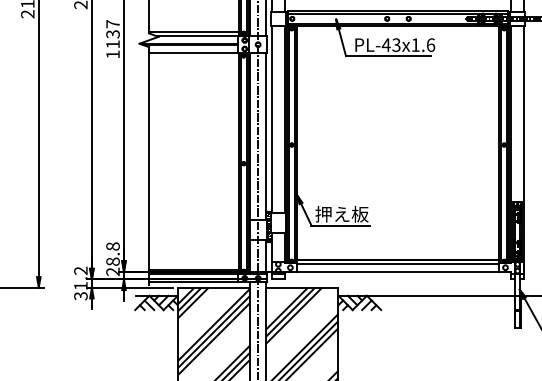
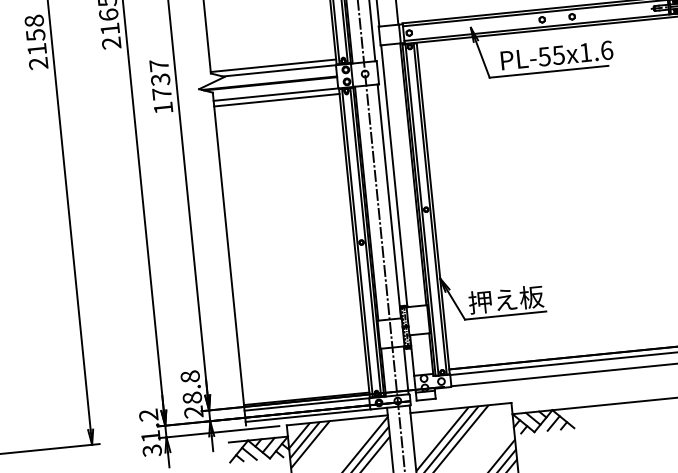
text: (112, 44) -> (161, 94), 1137 -> 1737
text: (390, 44) -> (550, 55), PL-43x1.6 -> PL-55x1.6
line: (193, 57) -> (276, 100), added

